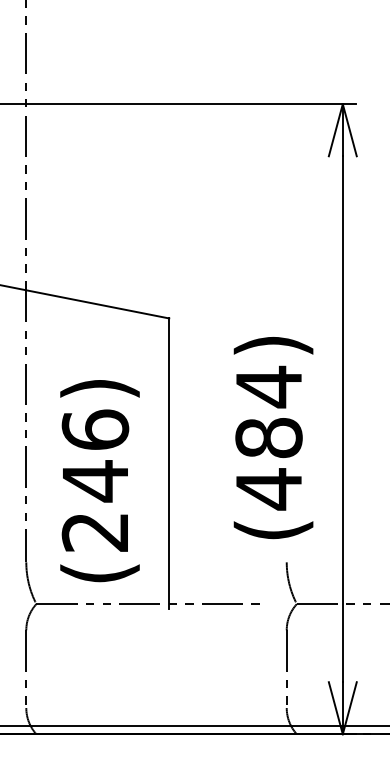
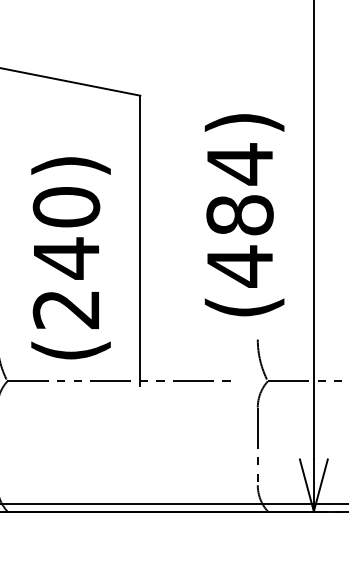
text: (95, 429) -> (66, 206), (246) -> (240)

